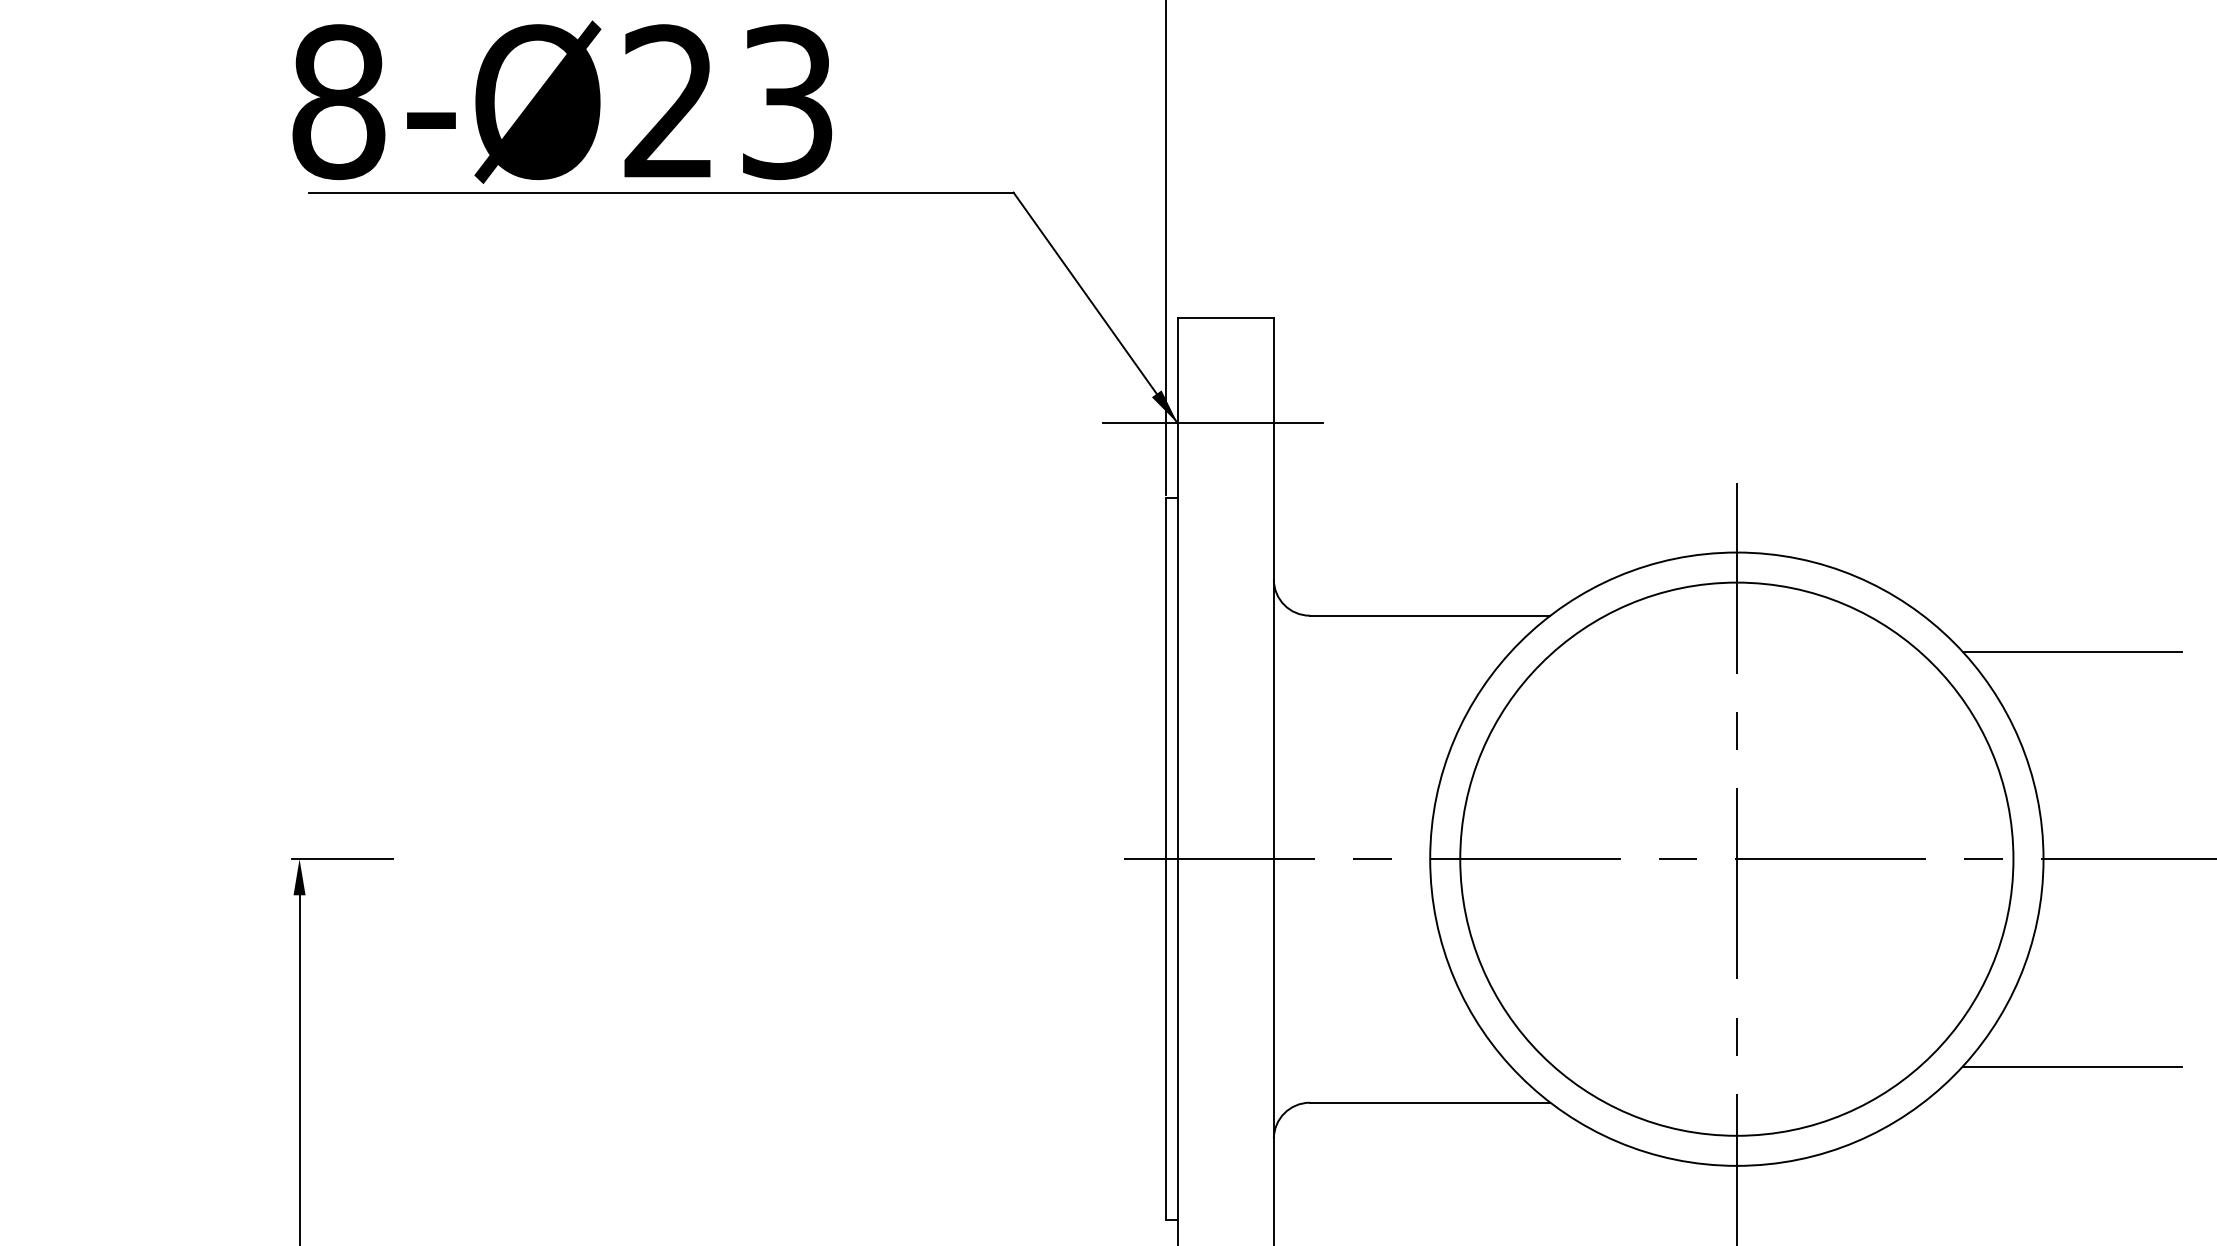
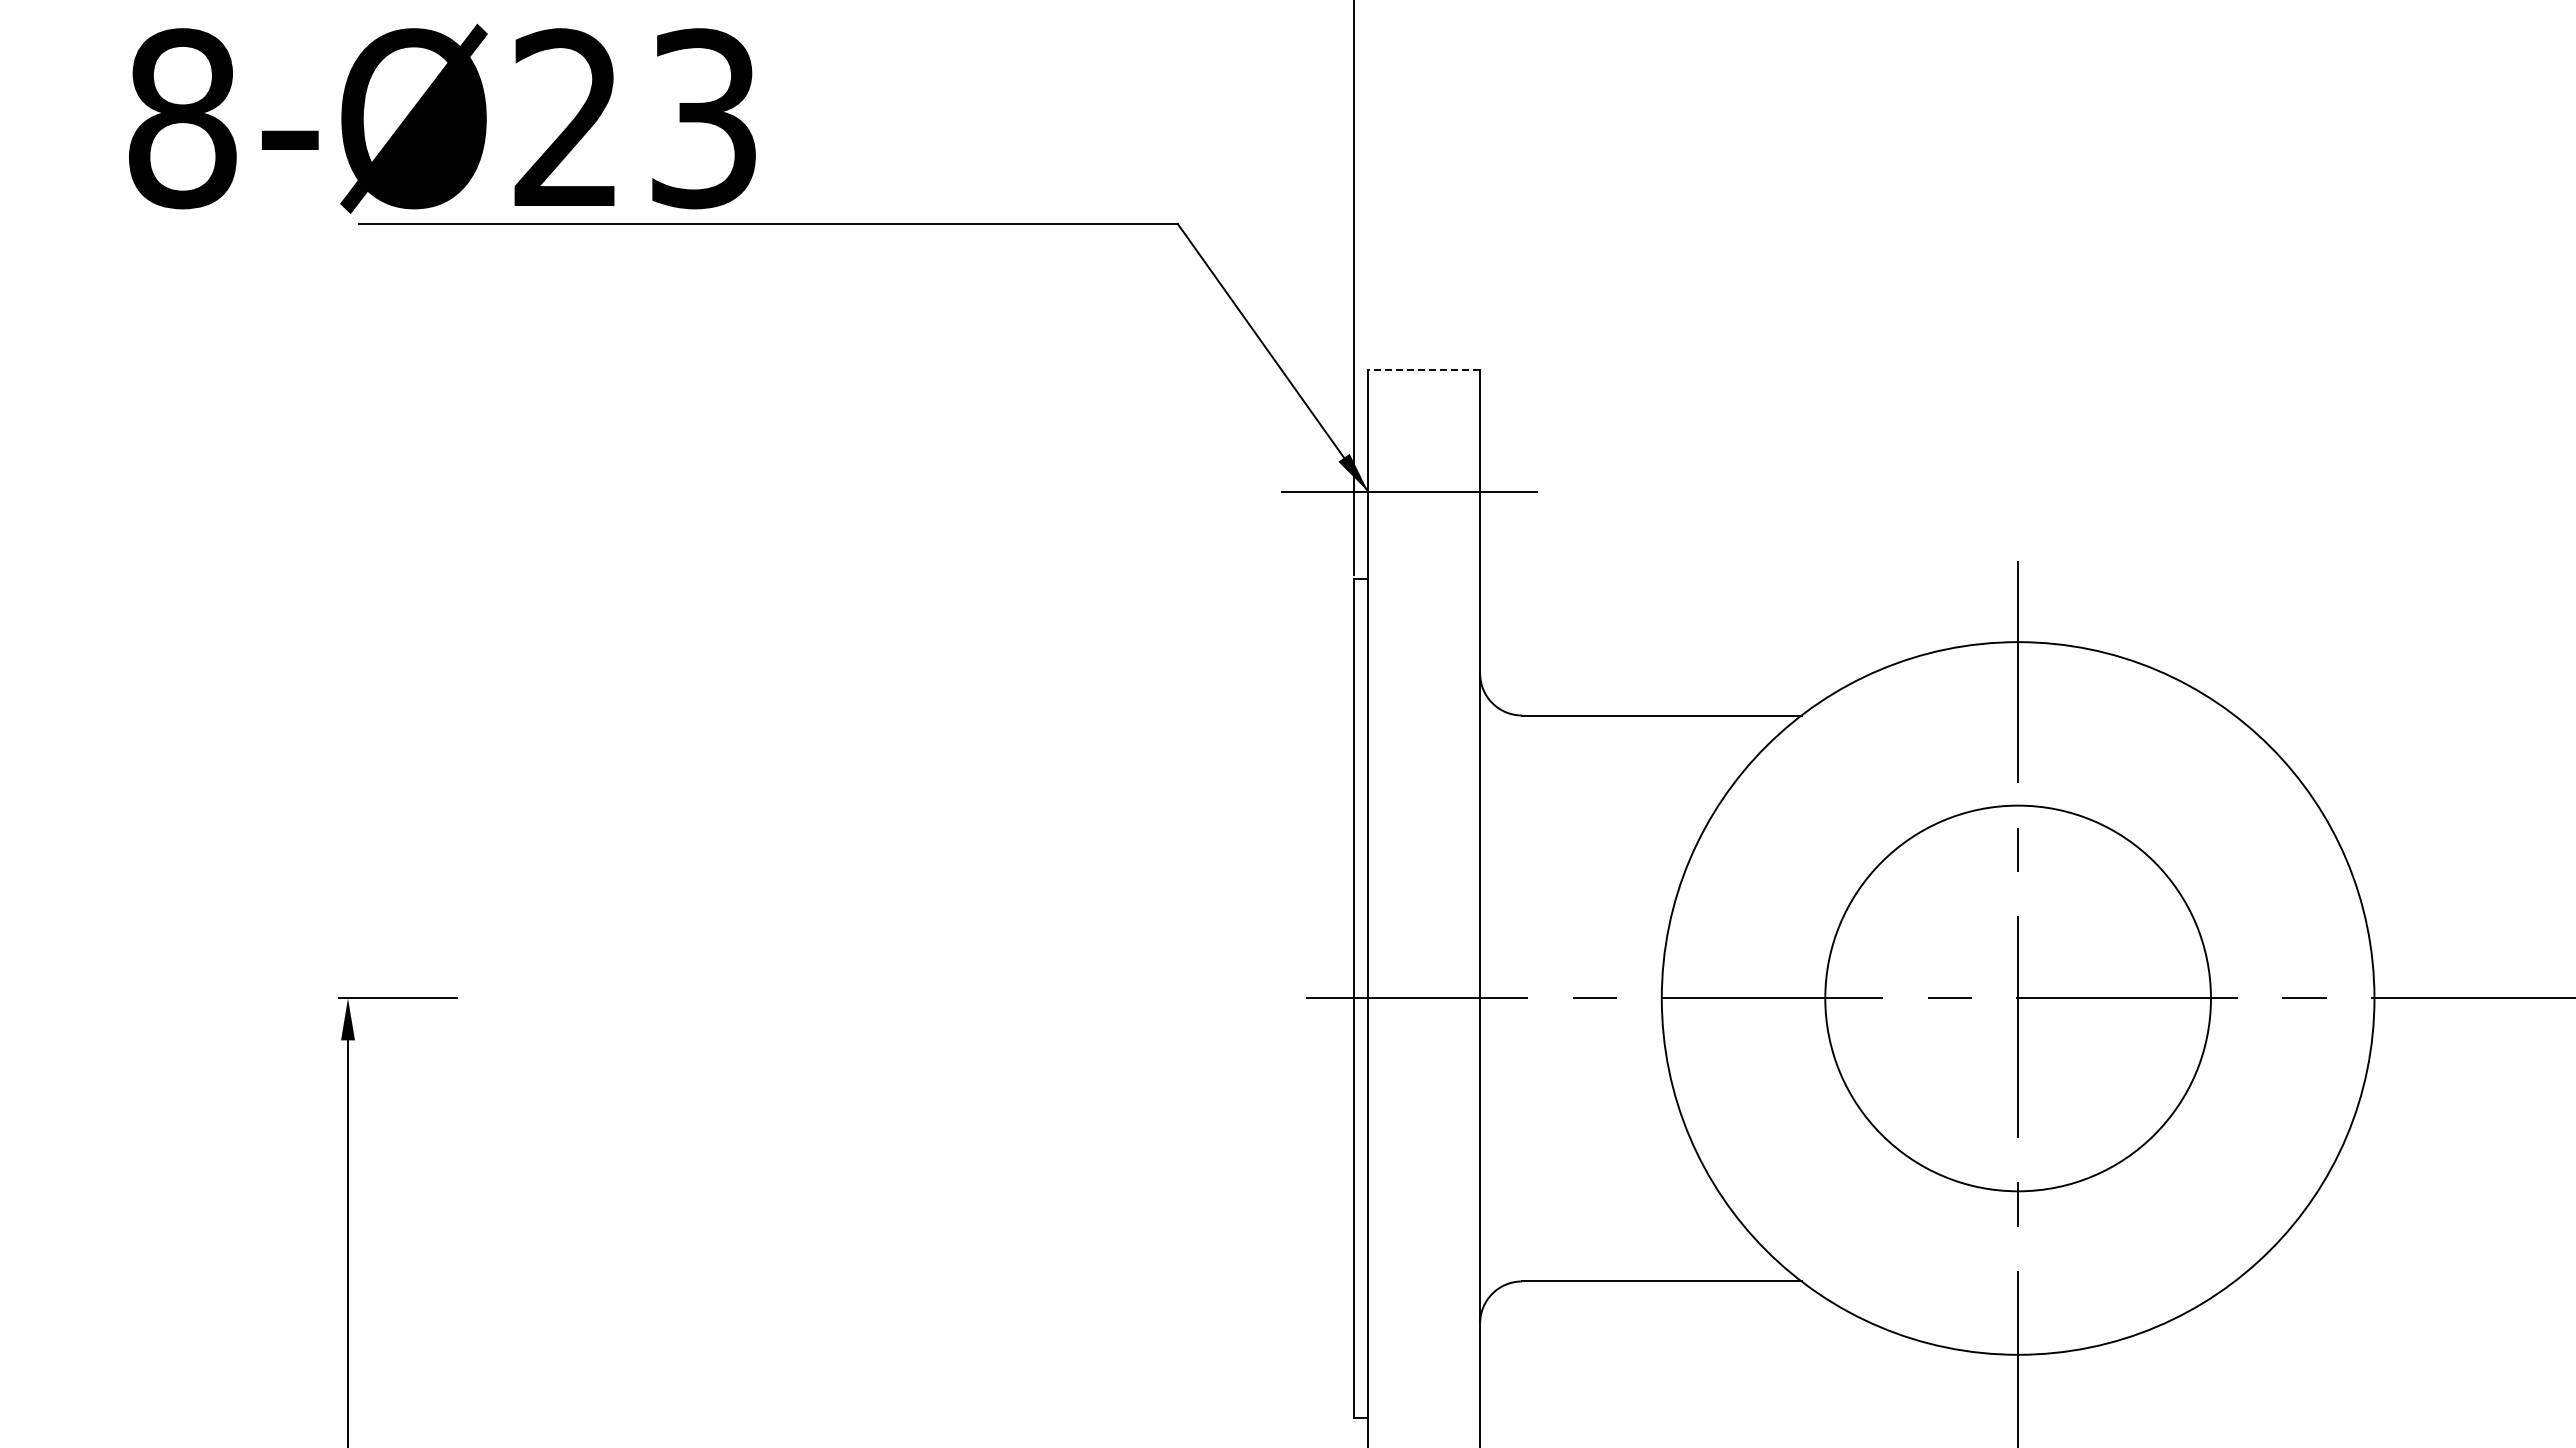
text: (562, 101) -> (442, 118), moved
line: (1225, 317) -> (1424, 369), solid -> dashed
line: (2071, 651) -> (2407, 757), removed
circle: (1736, 859) -> (2017, 998), size x0.6
line: (2071, 1066) -> (2407, 1239), removed

